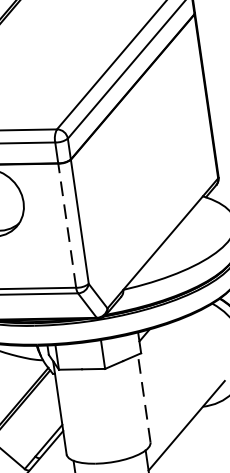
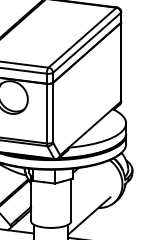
line: (66, 225) -> (46, 113), dashed -> solid
line: (144, 397) -> (71, 199), dashed -> solid

